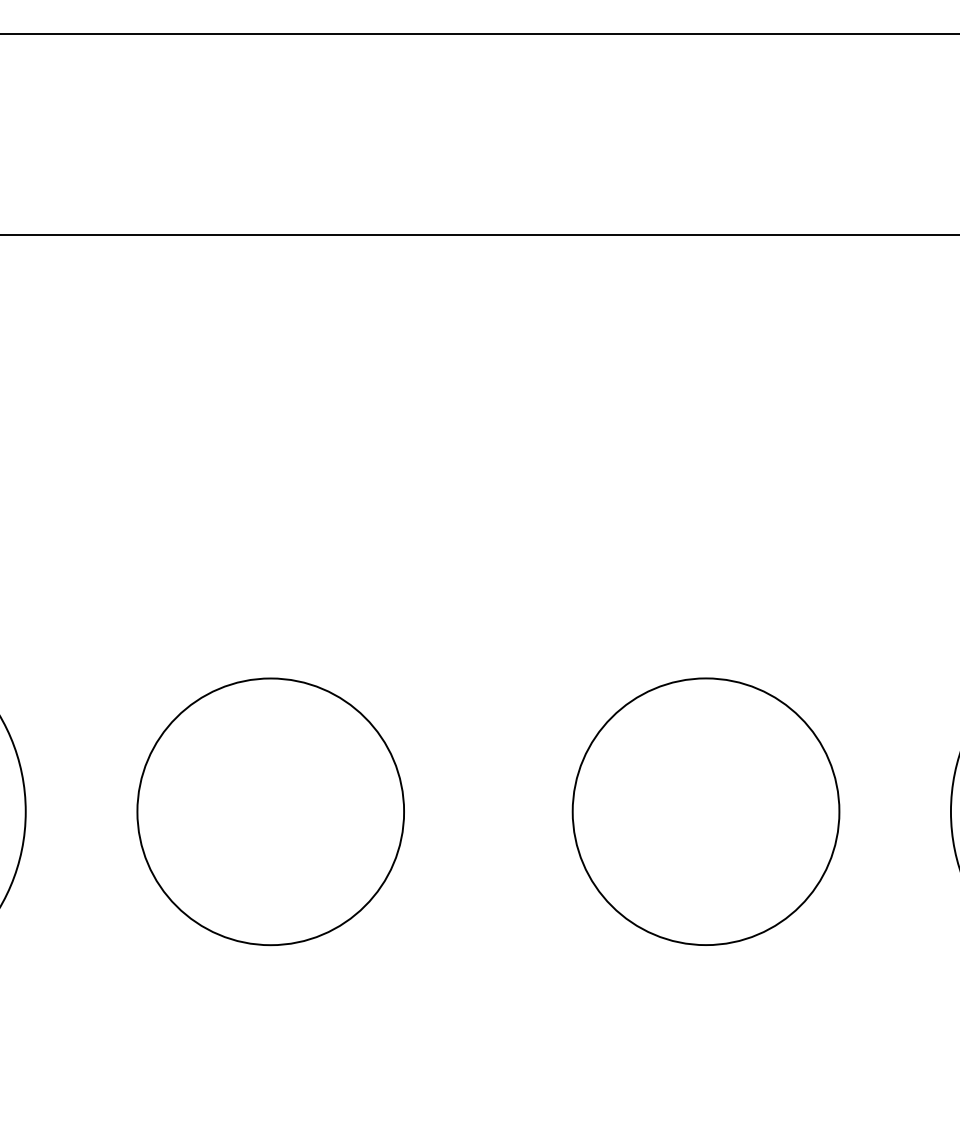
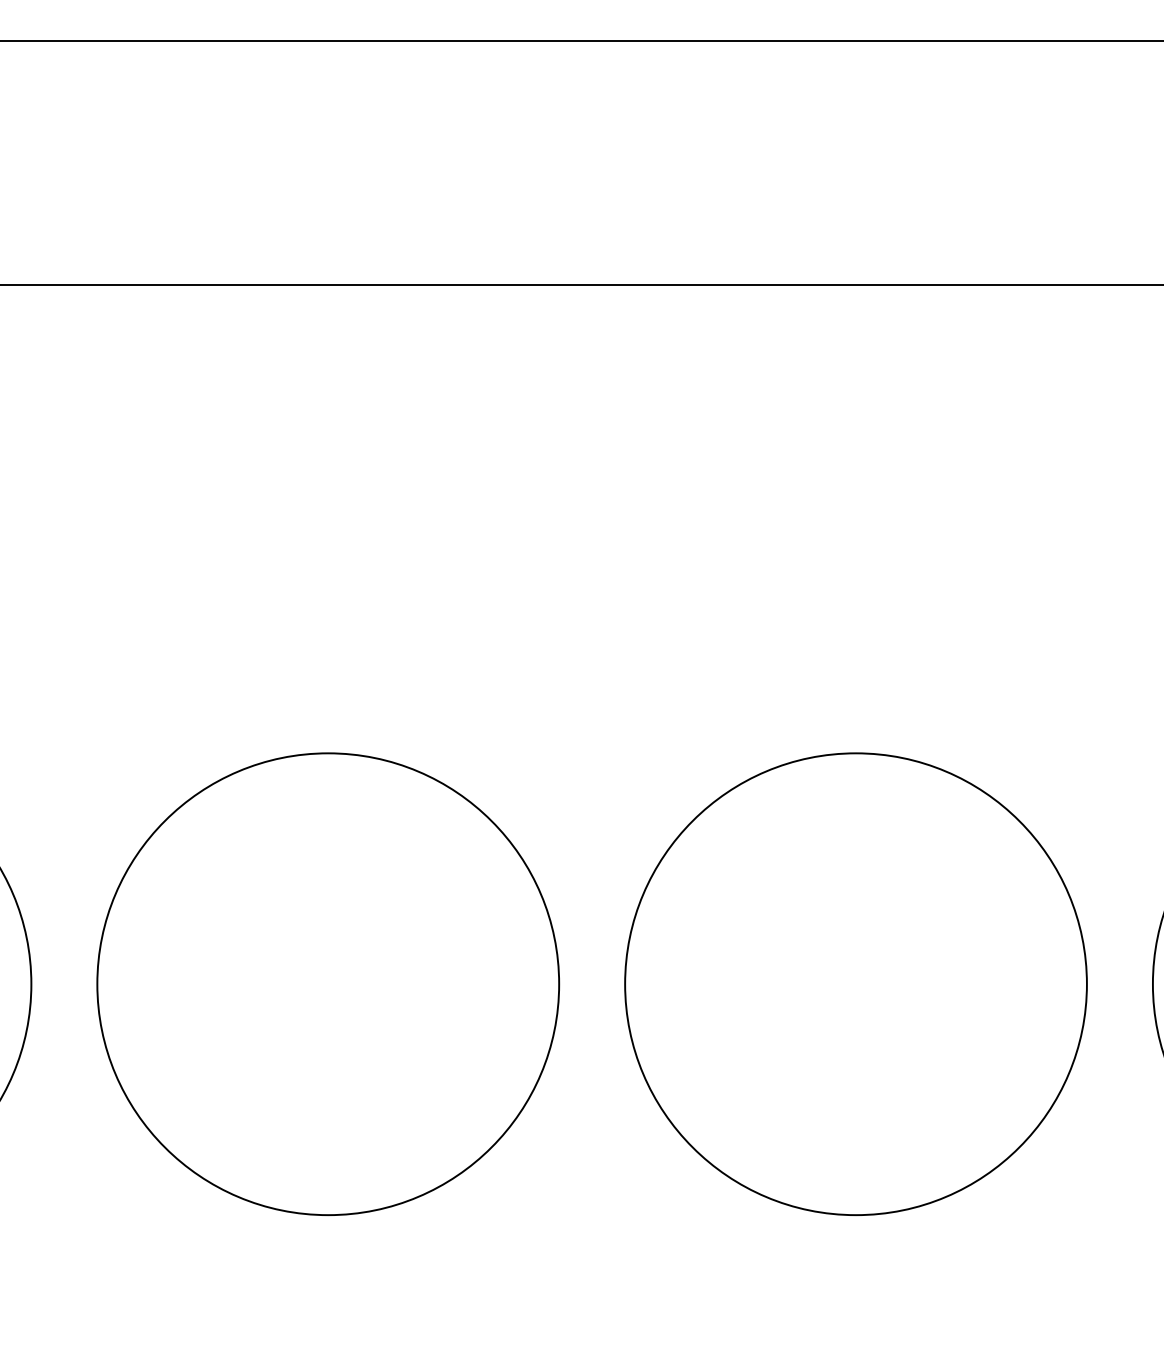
circle: (270, 811) -> (328, 983), size x1.43
circle: (705, 811) -> (855, 983), size x1.43

